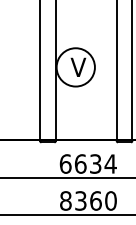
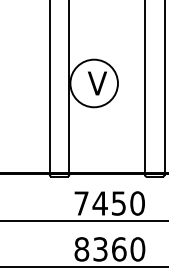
text: (87, 163) -> (108, 202), 6634 -> 7450

